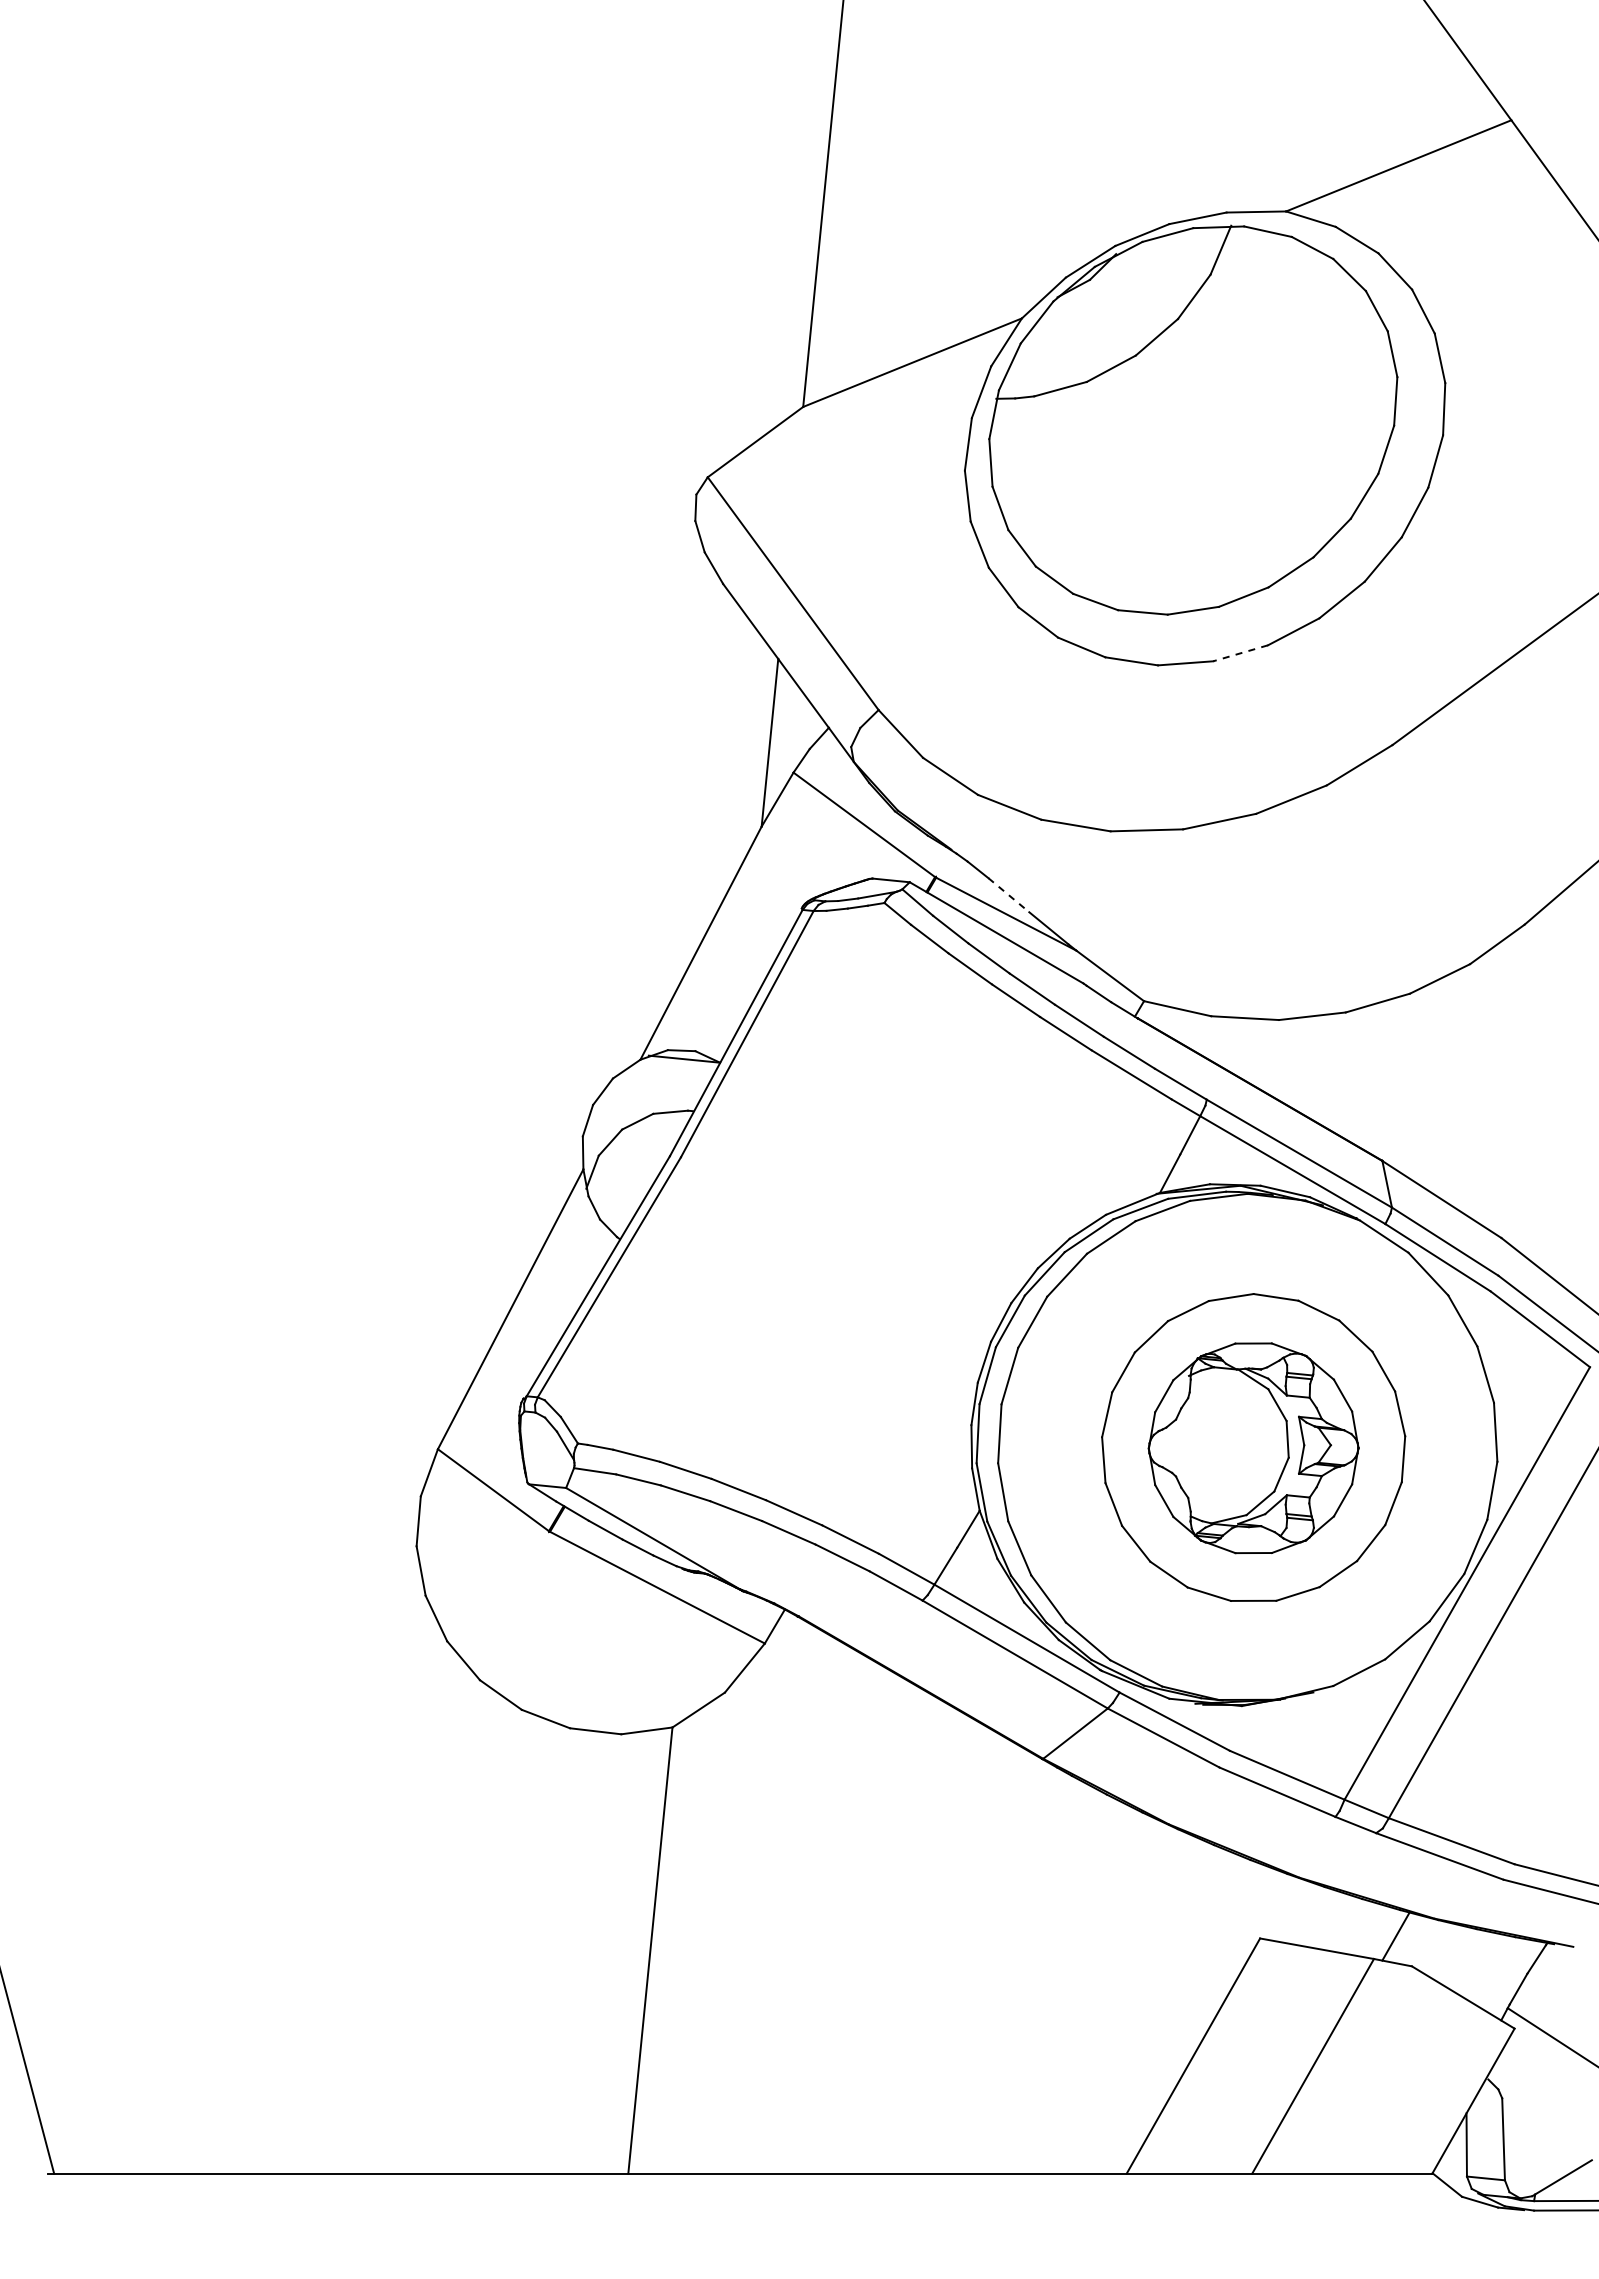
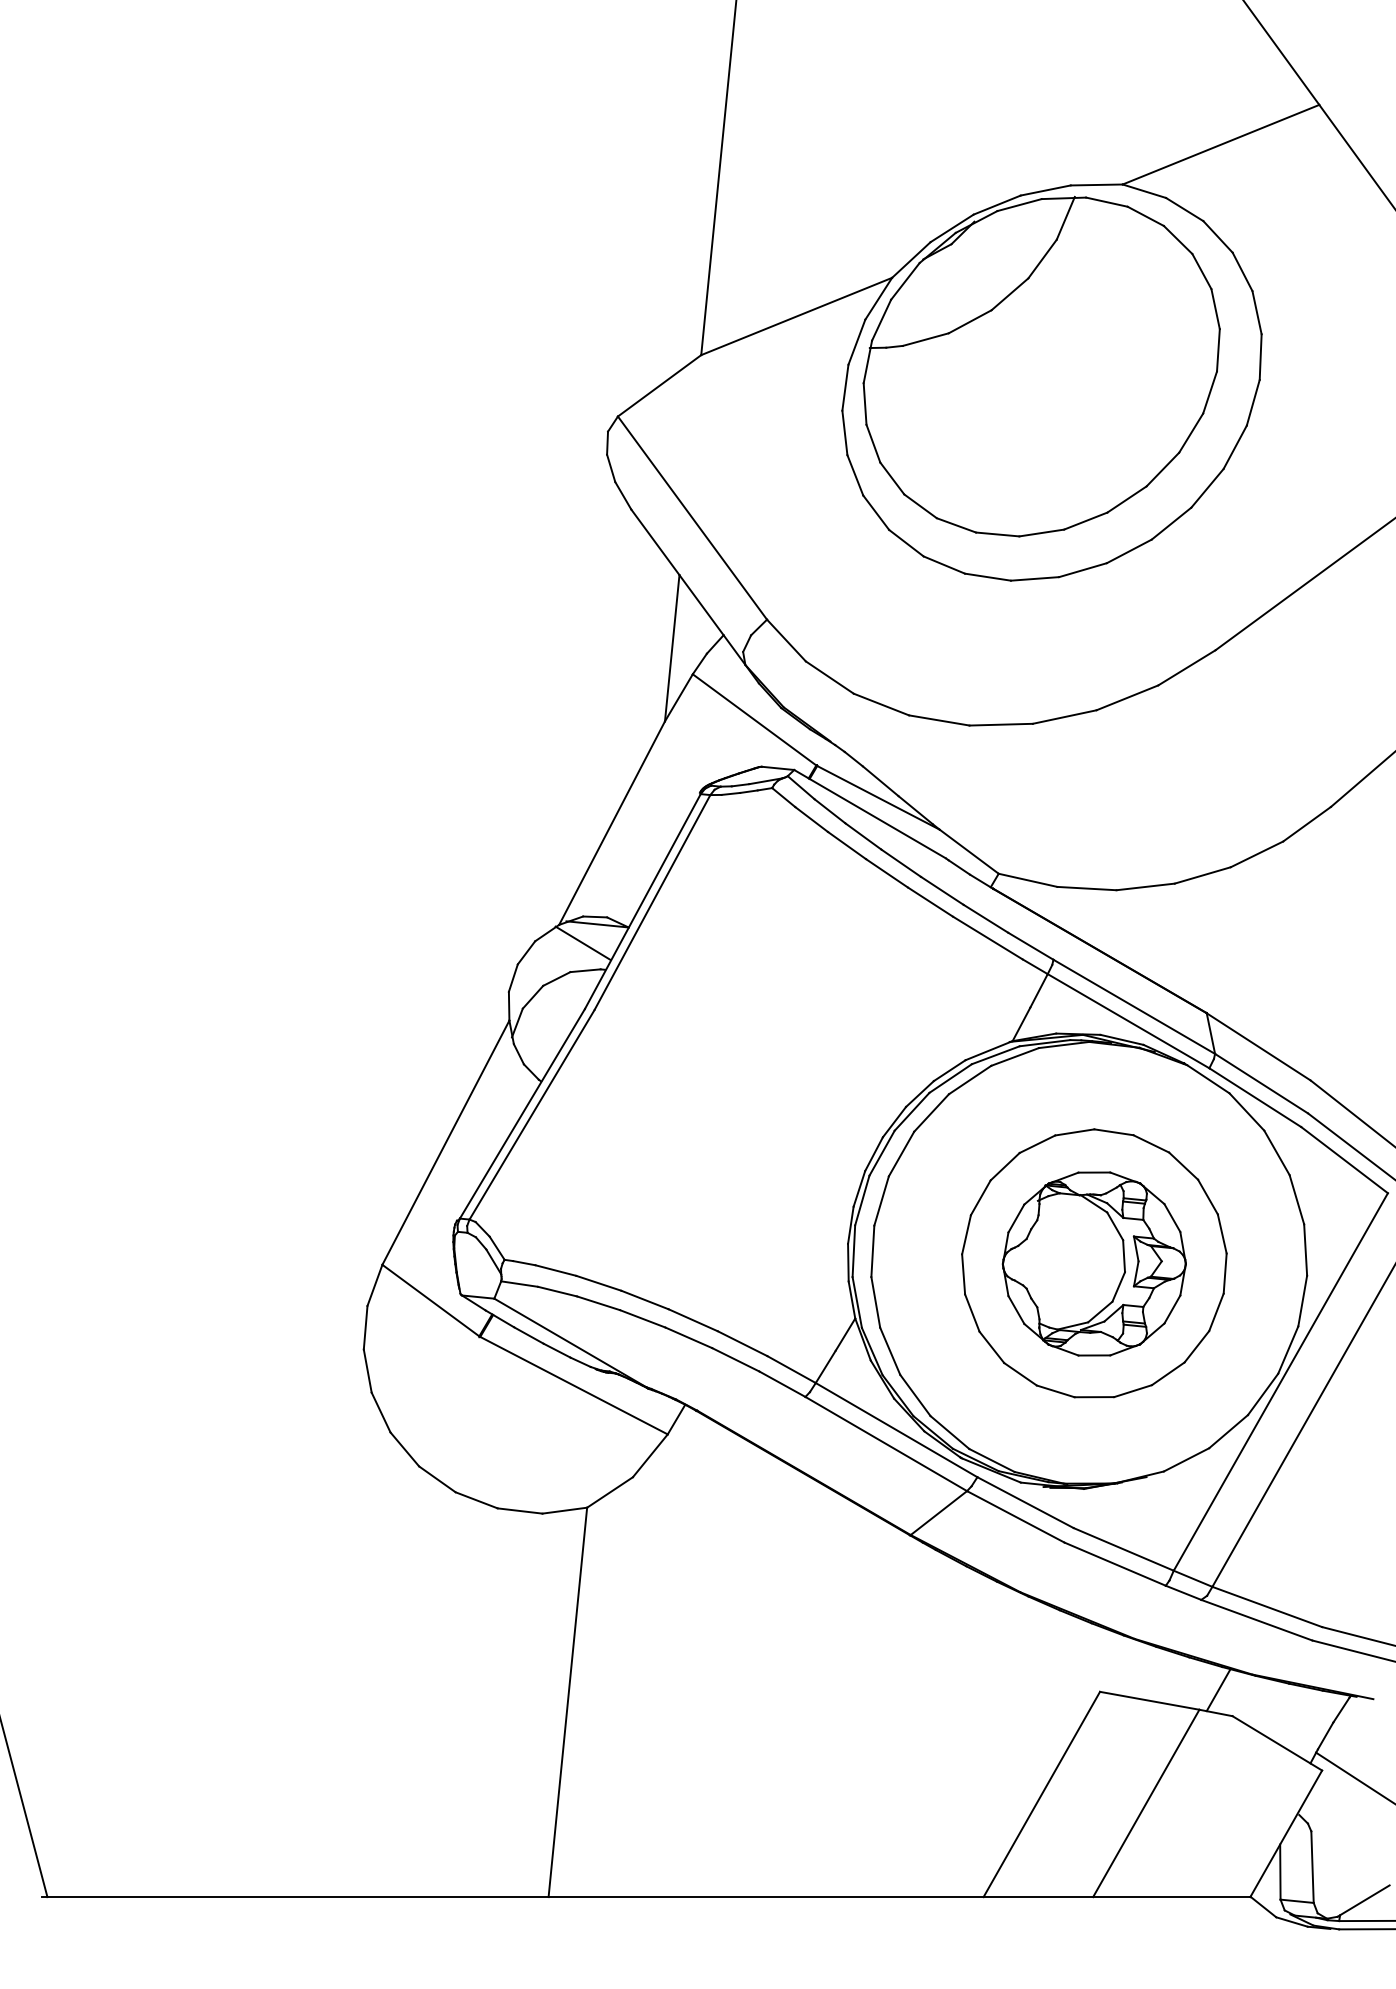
line: (1240, 653) -> (1082, 570), dashed -> solid
line: (1008, 895) -> (880, 781), dashed -> solid
line: (667, 1080) -> (582, 943), added

